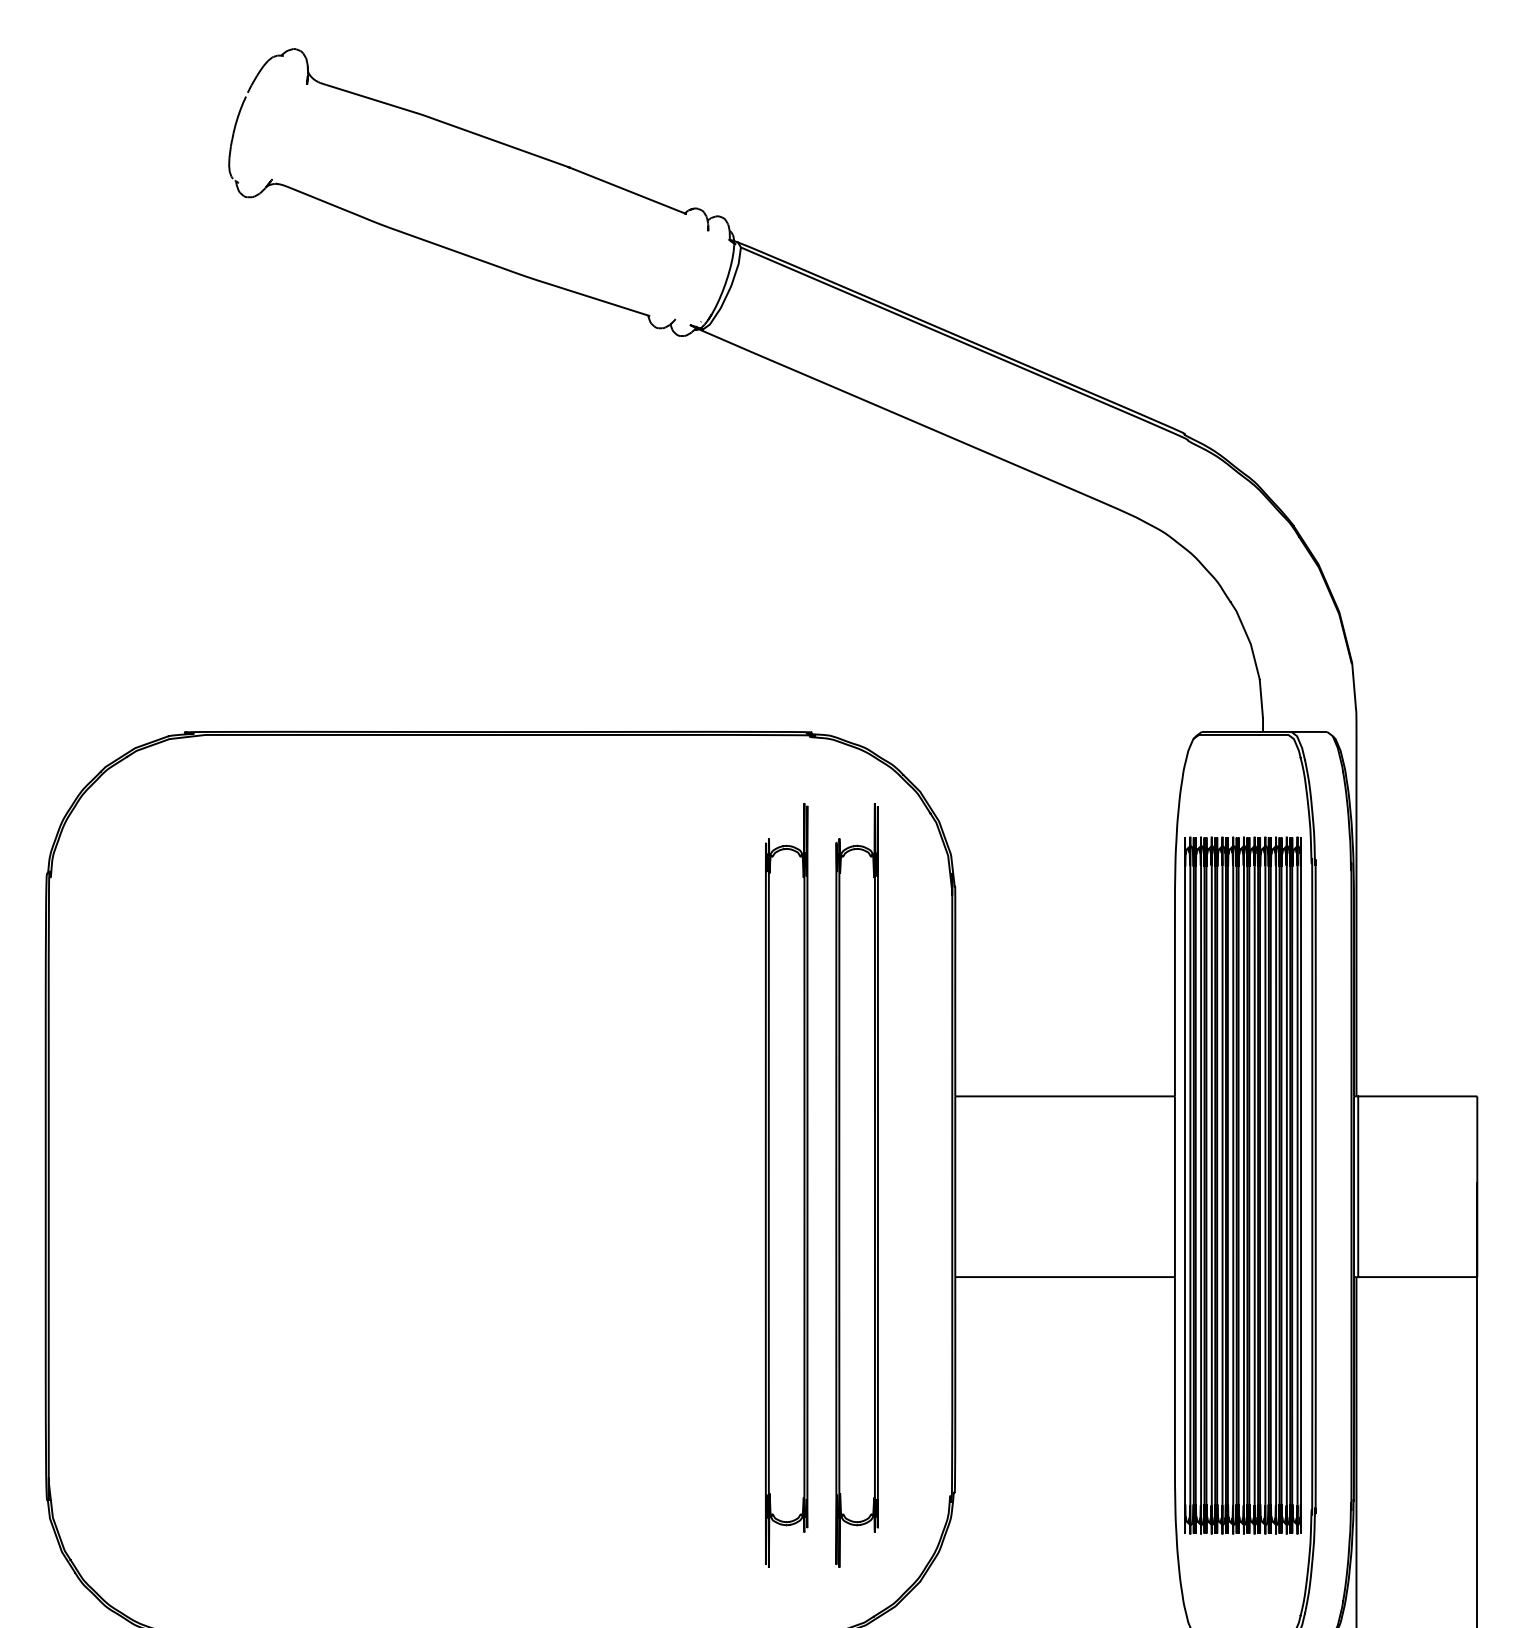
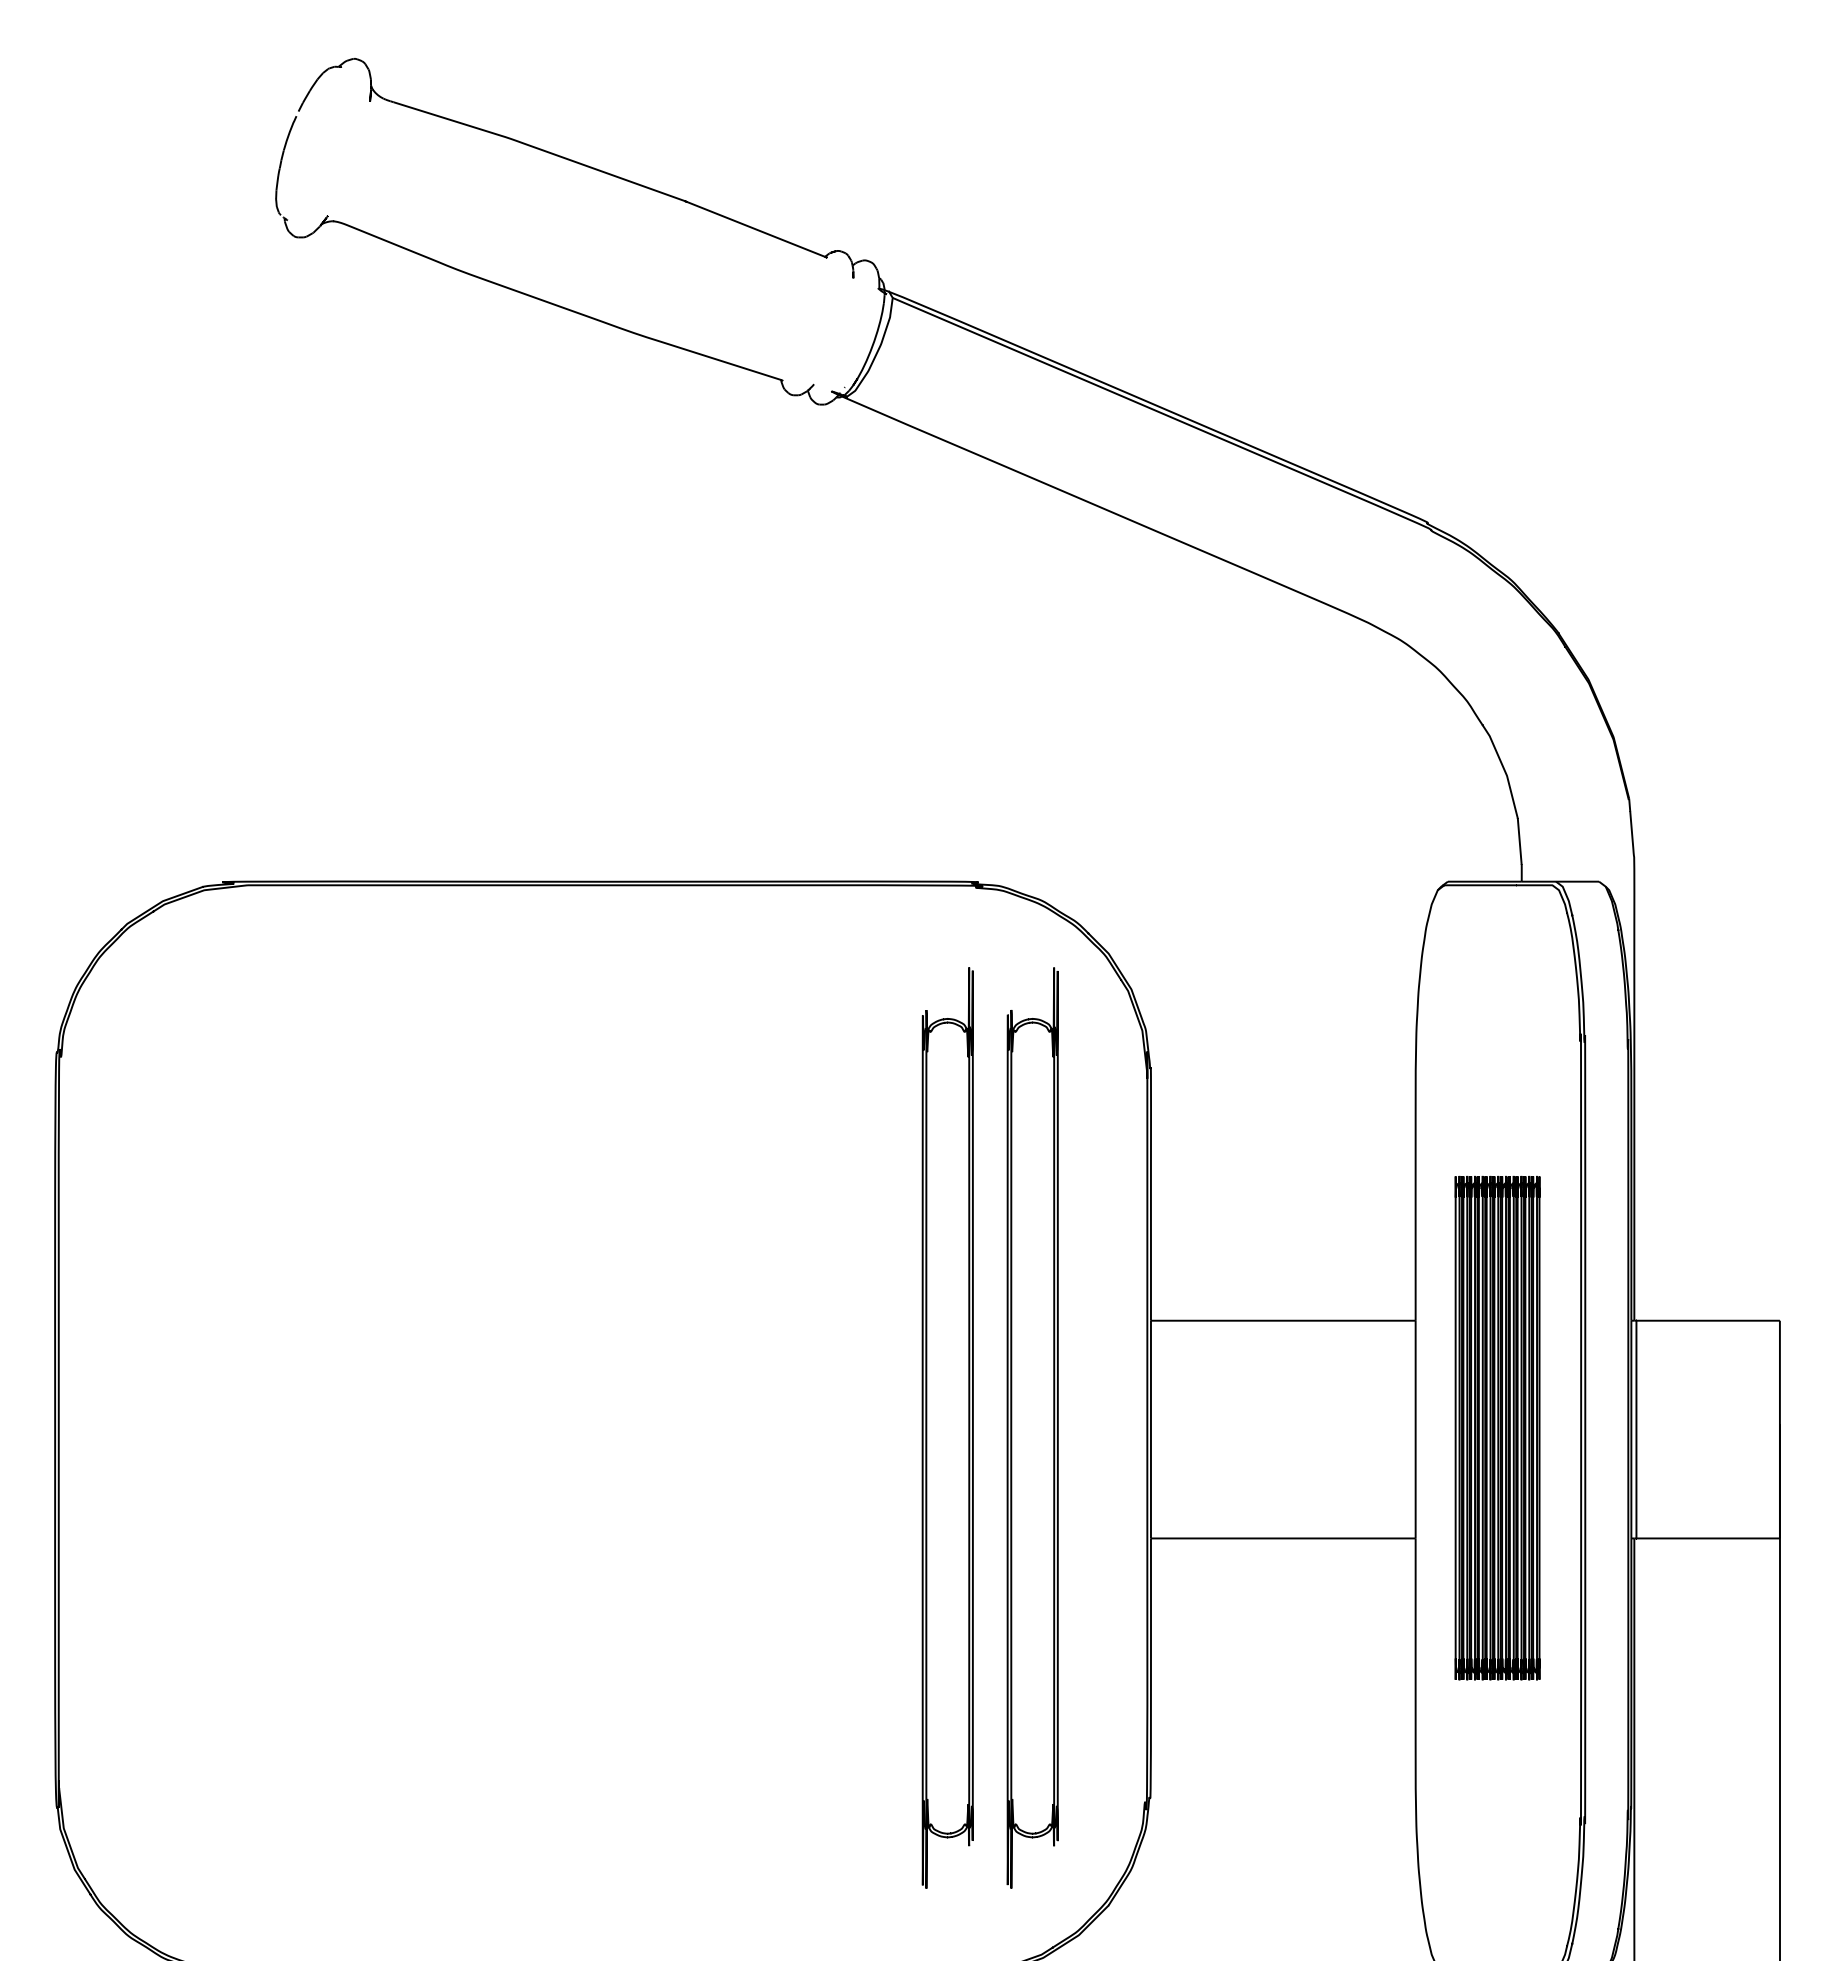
part: (1242, 1185) -> (1497, 1427), size x0.6

